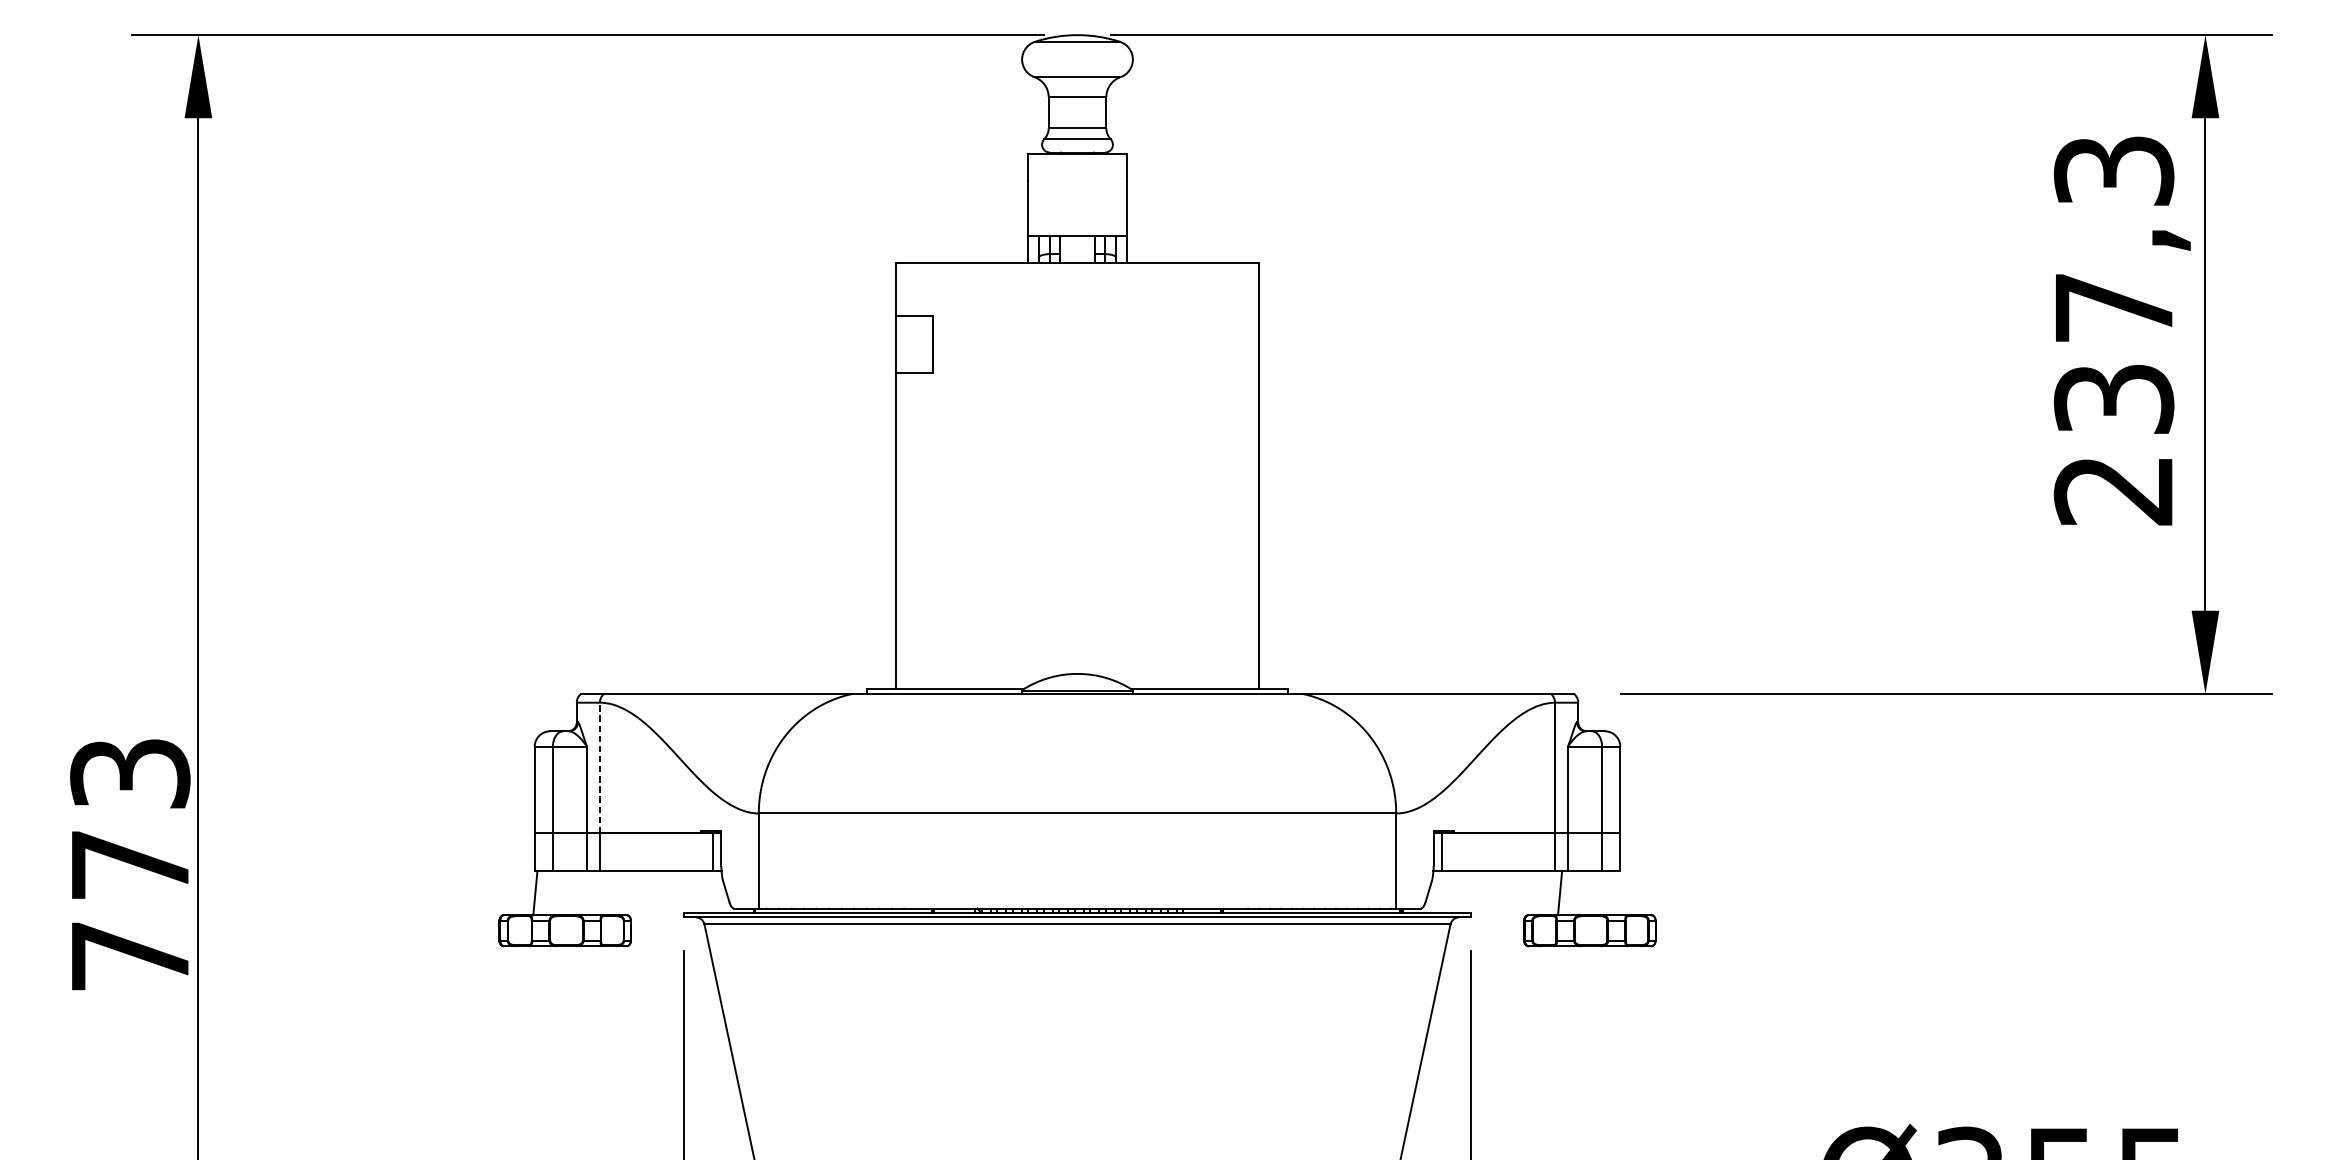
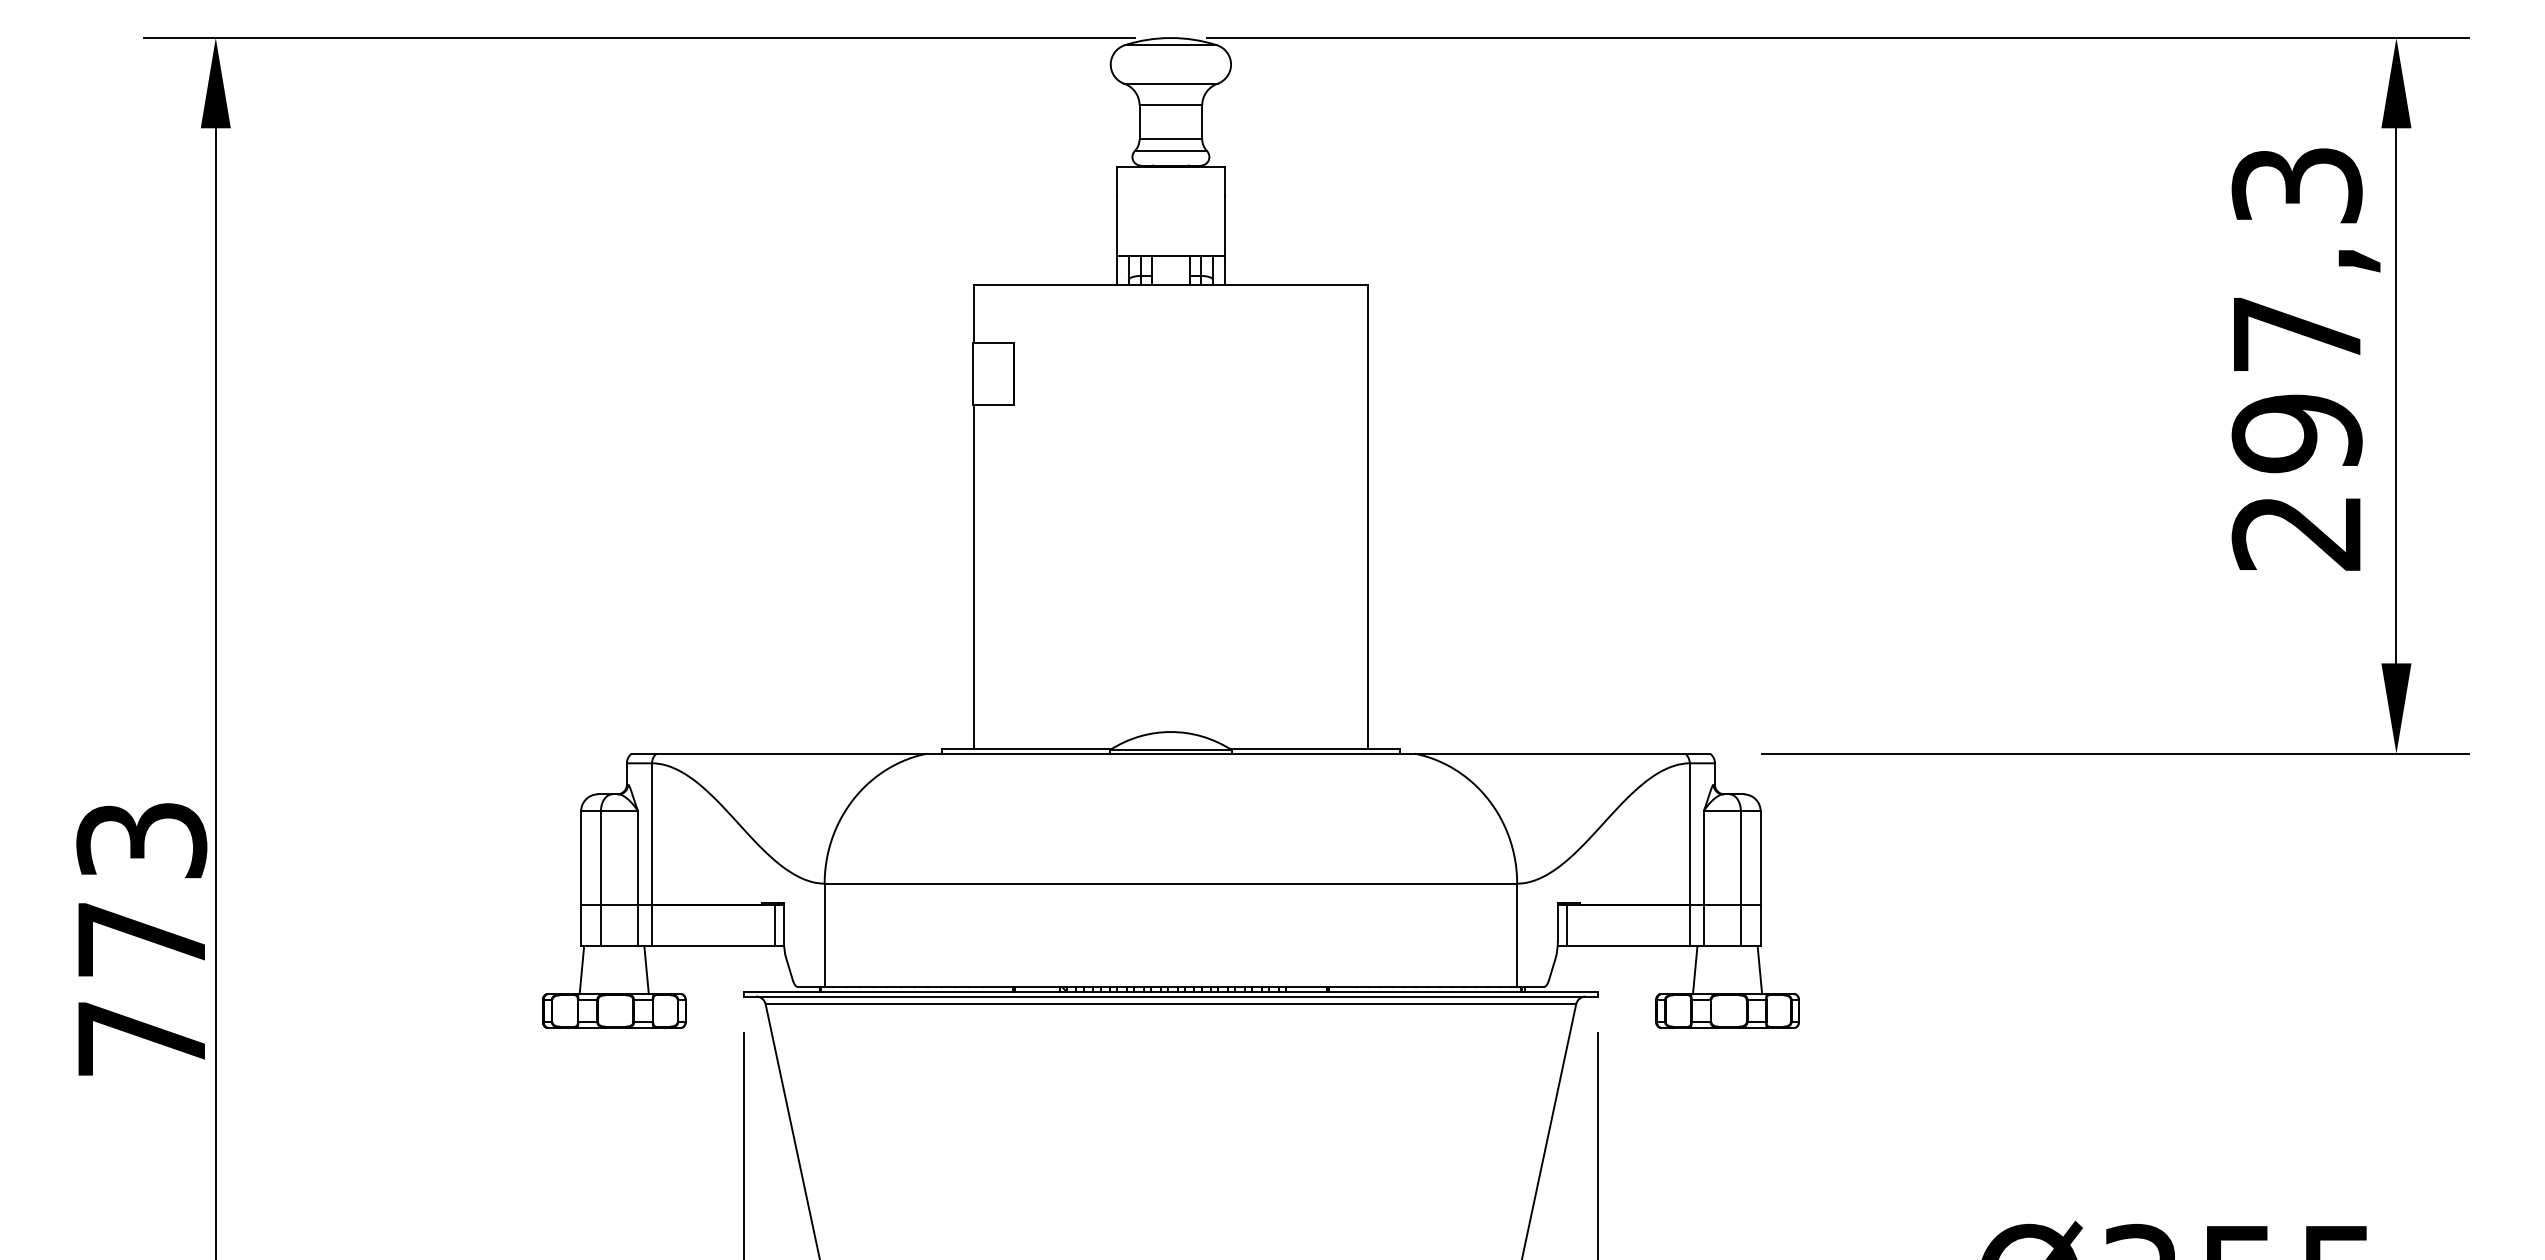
text: (2113, 399) -> (2296, 433), 237,3 -> 297,3
line: (600, 768) -> (652, 834), dashed -> solid
line: (594, 893) -> (646, 970), added
line: (1619, 893) -> (1759, 970), added

